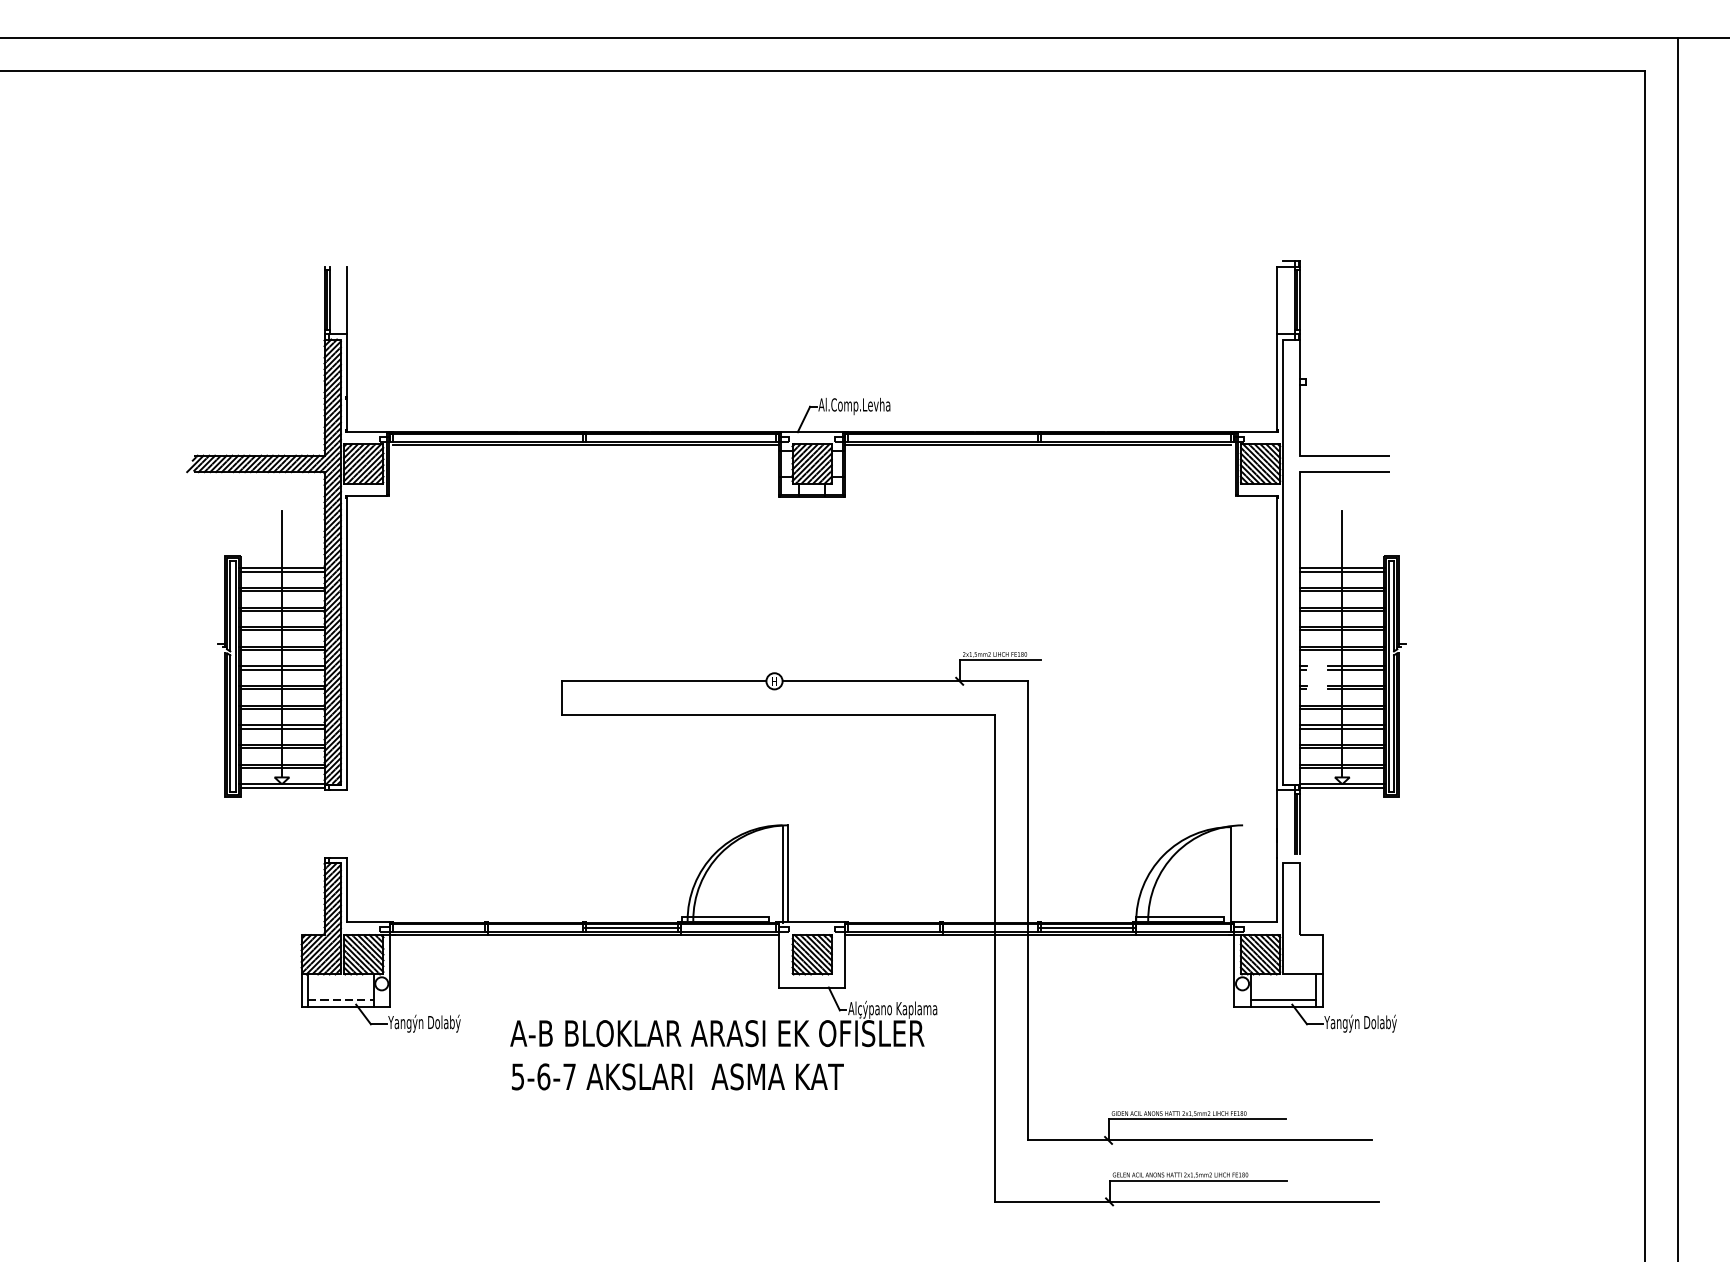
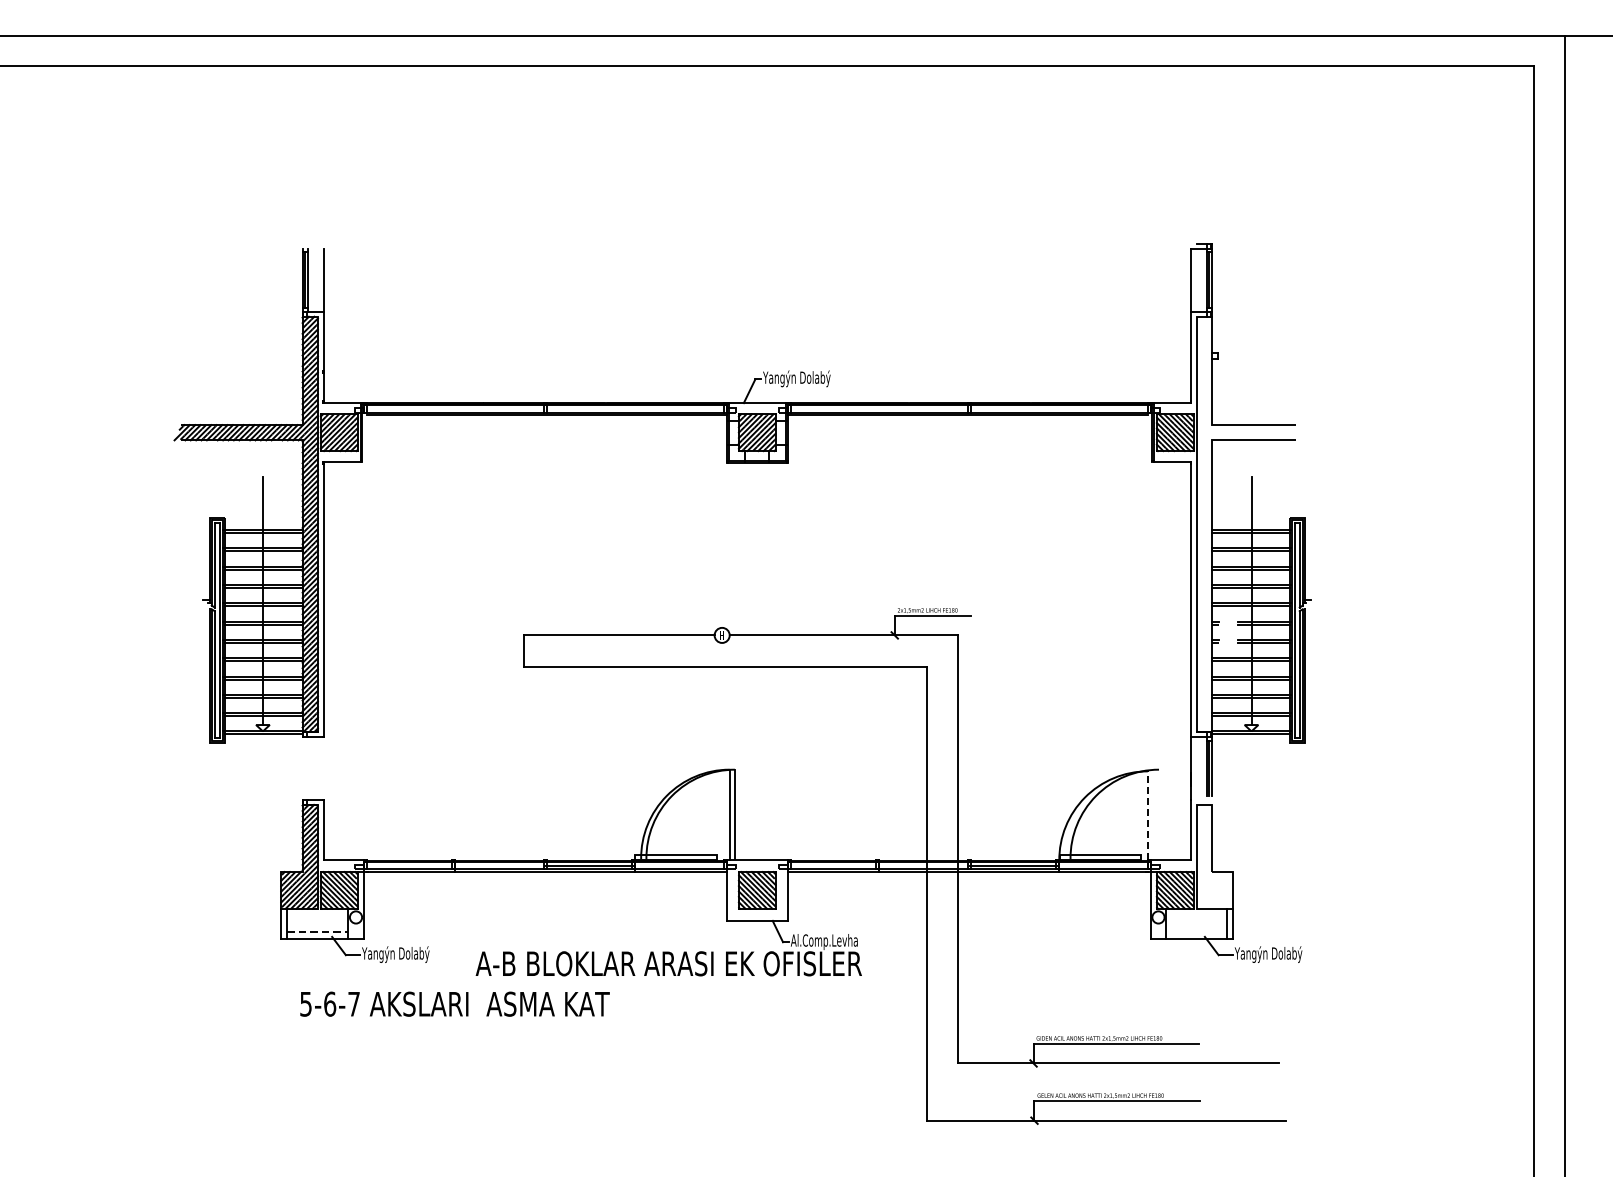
text: (854, 405) -> (796, 378), Al.Comp.Levha -> Yangýn Dolabý
line: (1230, 874) -> (1147, 815), solid -> dashed
line: (1283, 999) -> (1196, 932), removed
text: (897, 1009) -> (836, 941), Alçýpano Kaplama -> Al.Comp.Levha
text: (677, 1076) -> (454, 1003), moved

